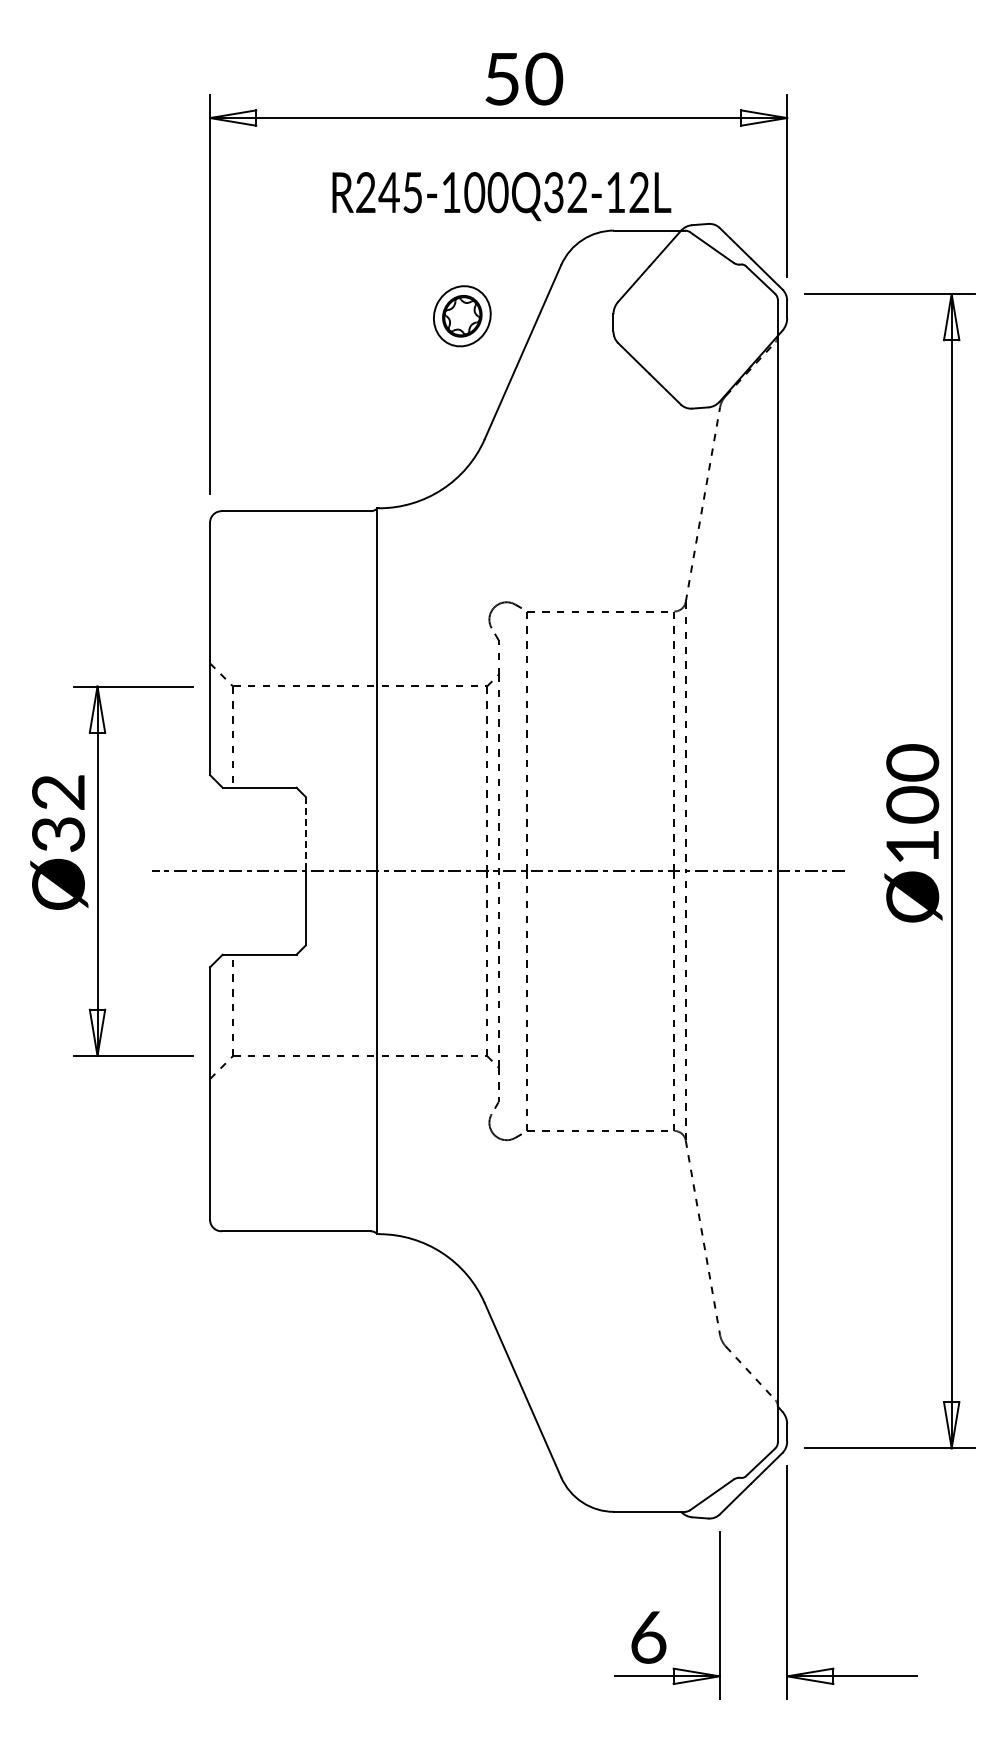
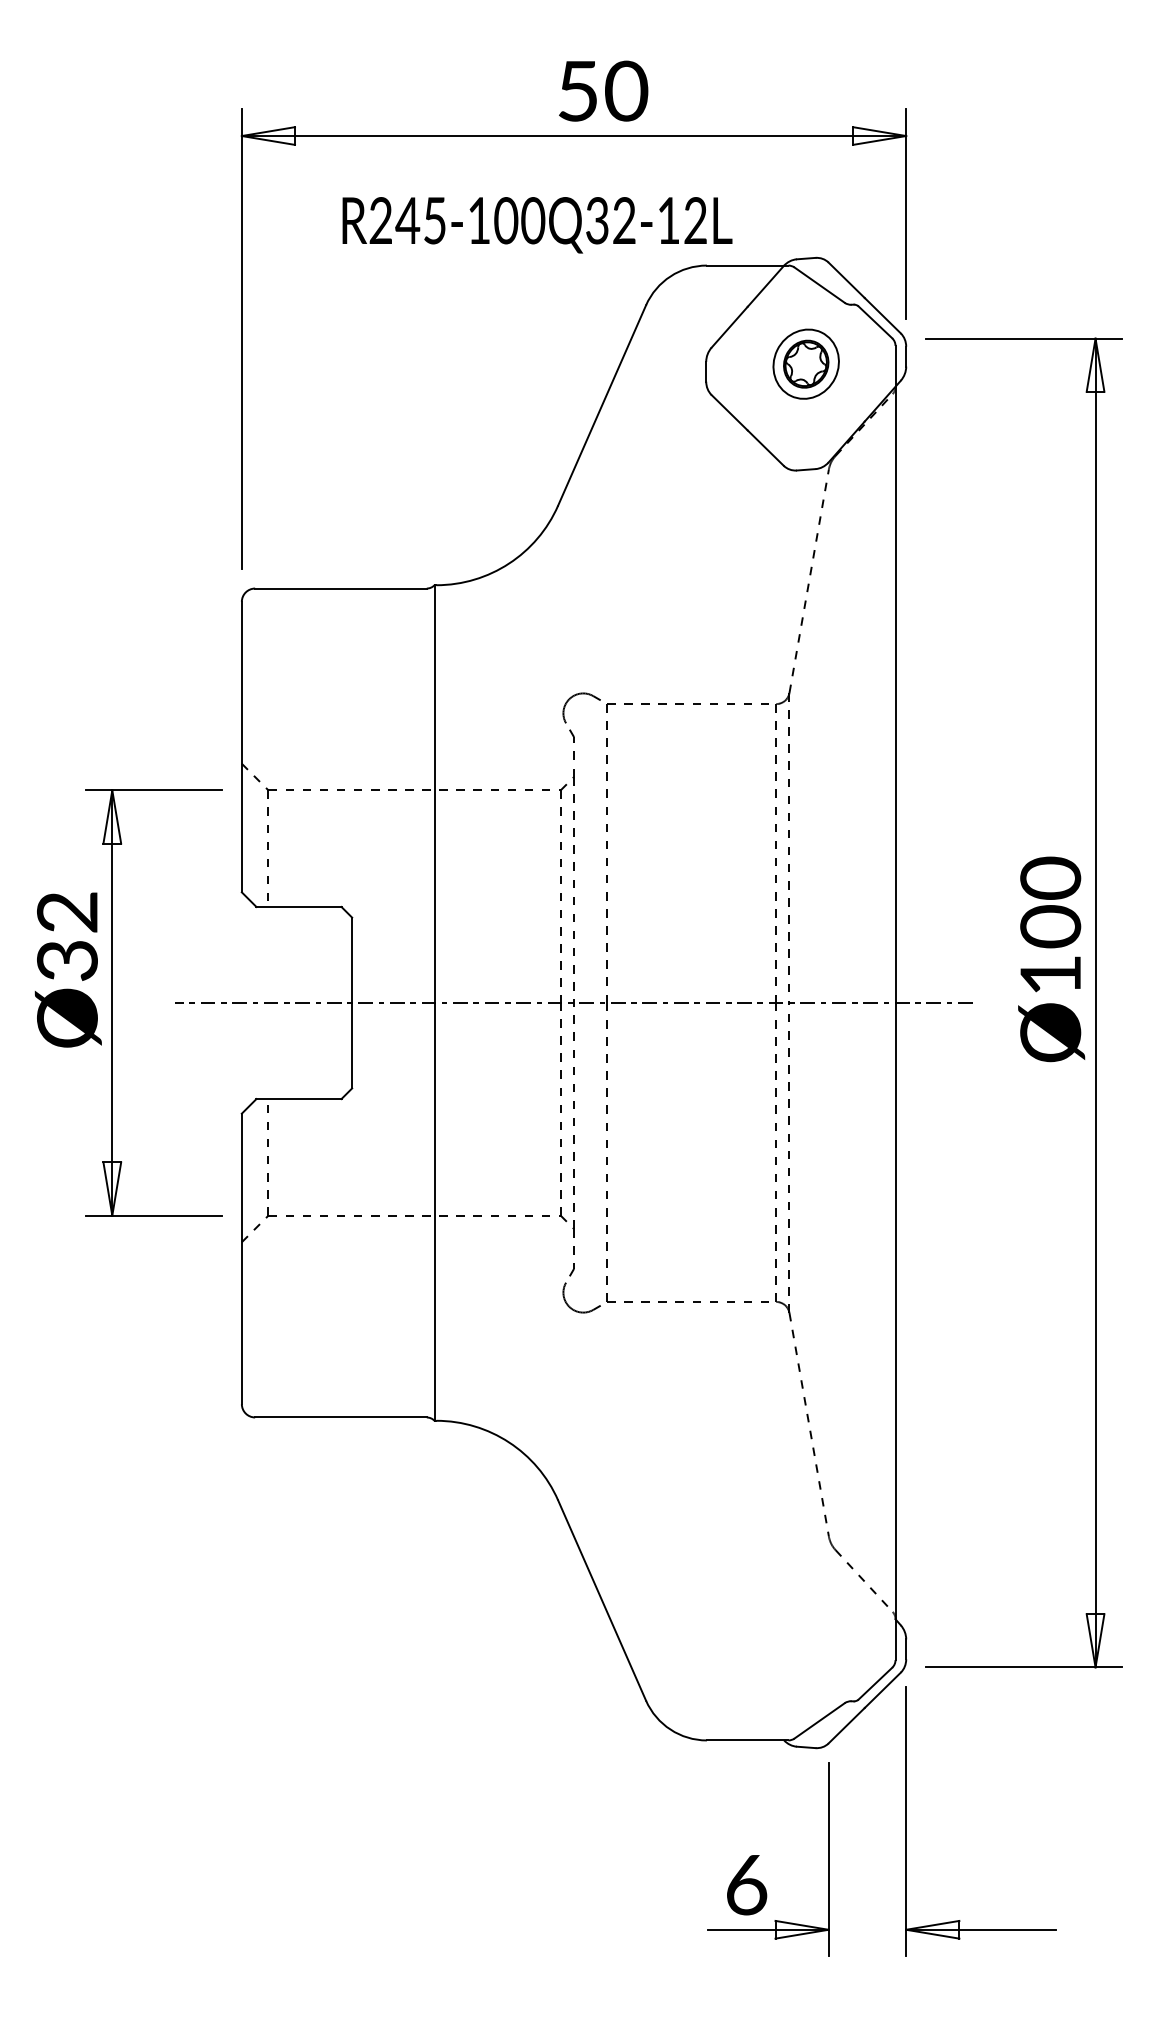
text: (501, 196) -> (537, 225), moved
part: (462, 316) -> (806, 364), moved
line: (305, 834) -> (351, 960), dashed -> solid

